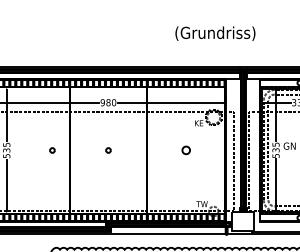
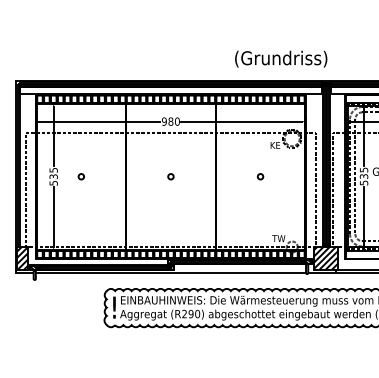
text: (215, 33) -> (281, 58), moved
circle: (51, 150) -> (80, 176), moved
circle: (186, 150) -> (260, 176), size x0.62
hatch: (242, 221) -> (325, 258), added

